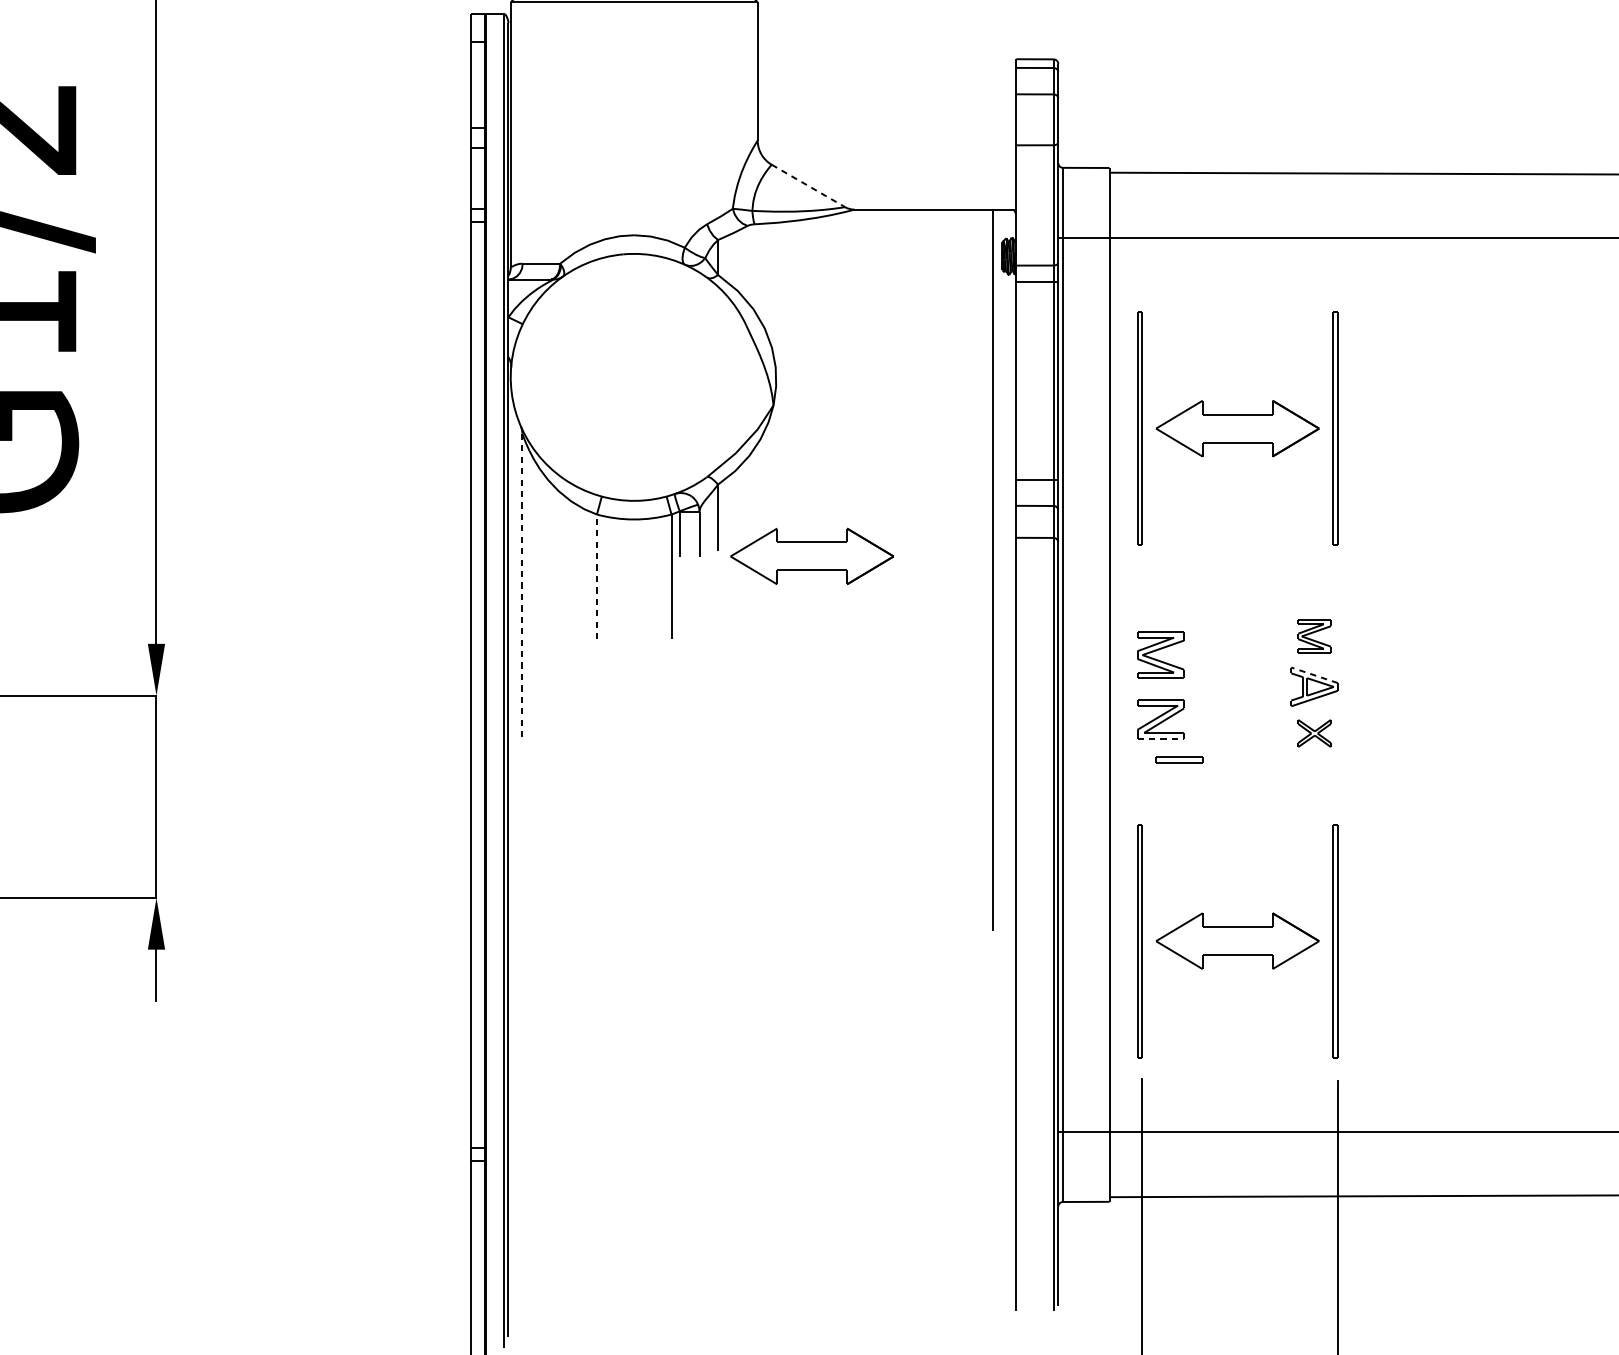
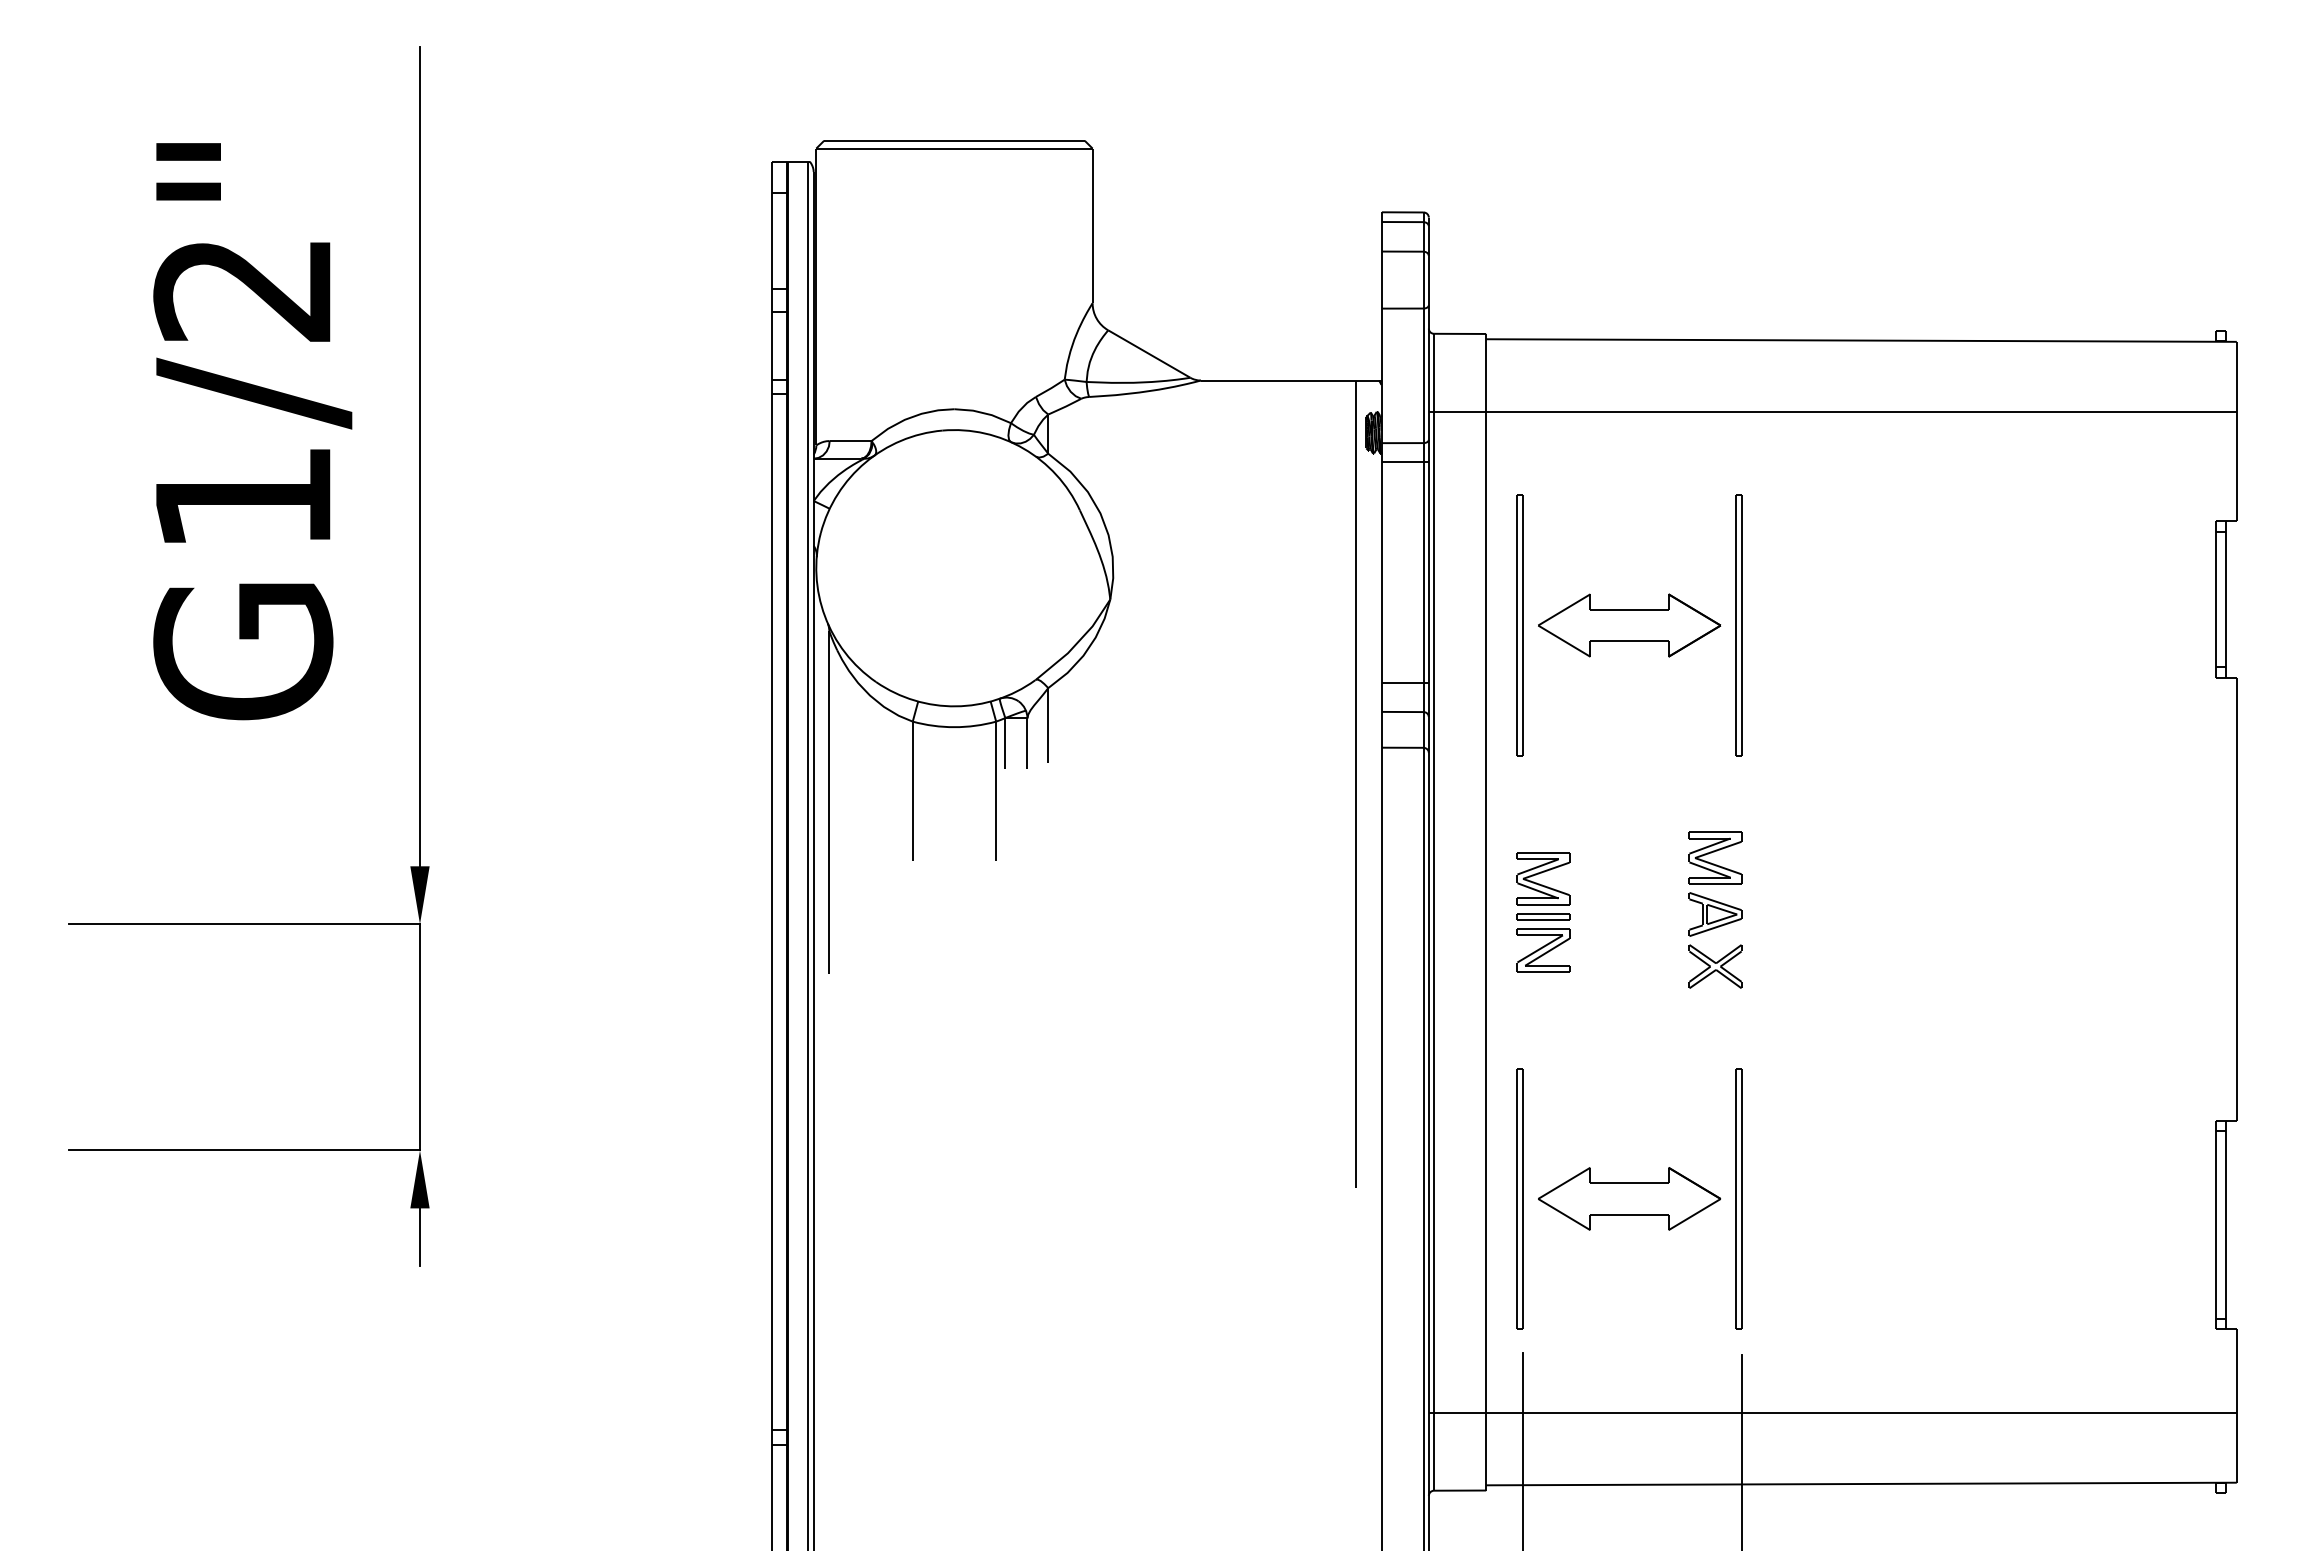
line: (808, 186) -> (1149, 354), dashed -> solid
part: (812, 556) -> (1153, 768), removed
line: (596, 576) -> (912, 791), dashed -> solid
line: (522, 587) -> (829, 803), dashed -> solid
part: (1314, 635) -> (1715, 857), size x1.43
line: (1314, 675) -> (1715, 901), dashed -> solid
part: (1314, 733) -> (1715, 966), size x1.43
line: (1161, 738) -> (1544, 972), dashed -> solid
part: (1179, 759) -> (1543, 916), moved

